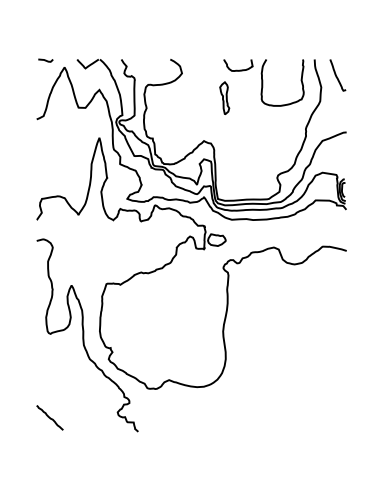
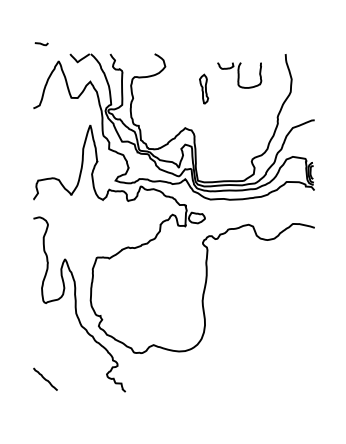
curve: (45, 61) -> (41, 44), moved
curve: (336, 75) -> (305, 68), removed
part: (263, 83) -> (239, 75), size x0.6

